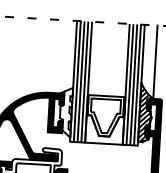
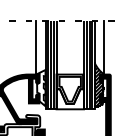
line: (62, 56) -> (36, 47), added

